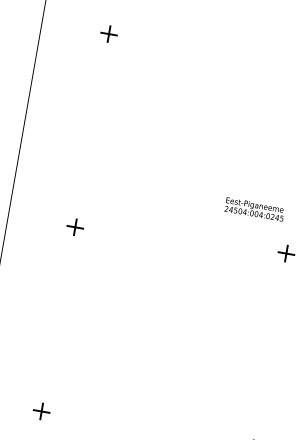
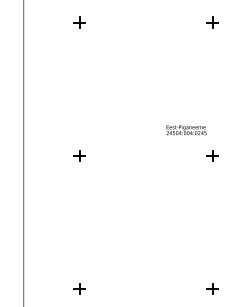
part: (109, 33) -> (79, 22), moved
part: (75, 226) -> (79, 155), moved
part: (41, 410) -> (79, 288), moved

